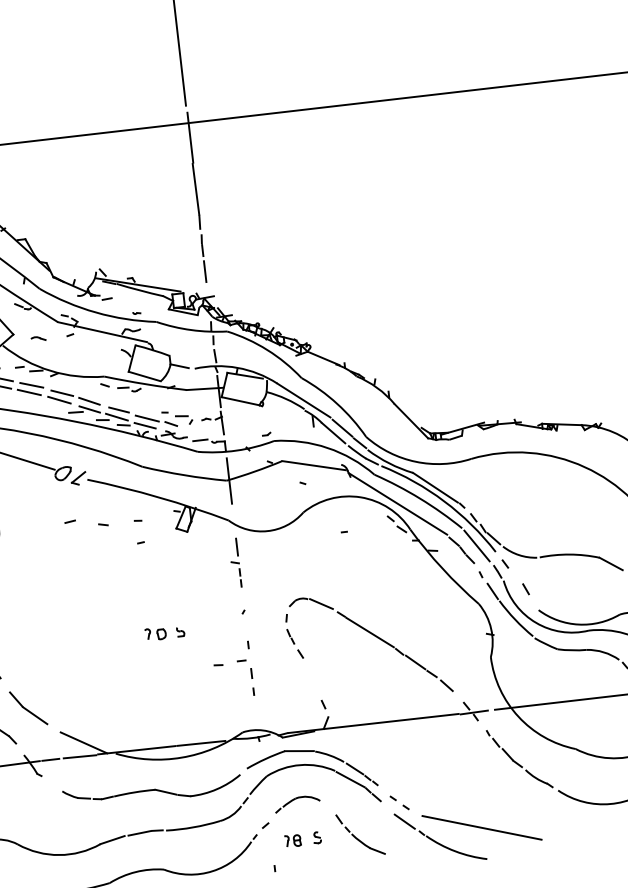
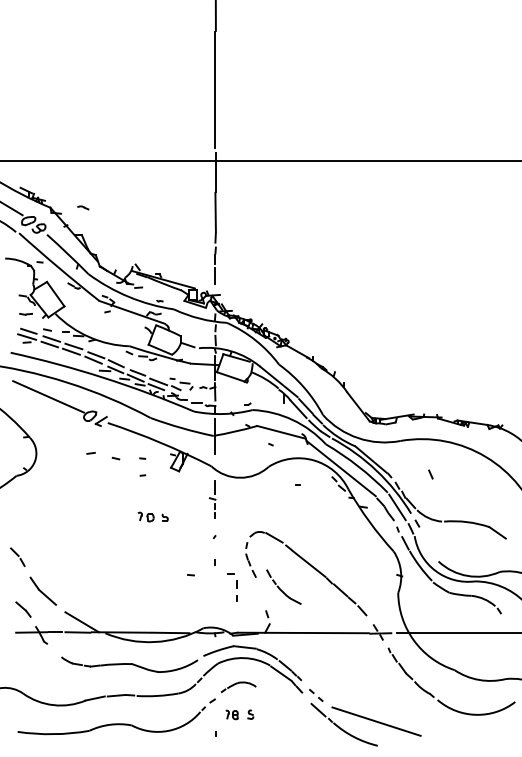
part: (38, 338) -> (83, 207), moved
line: (525, 589) -> (430, 474), moved
part: (163, 632) -> (152, 516), moved
part: (245, 678) -> (232, 587), moved
part: (360, 833) -> (283, 586), moved

